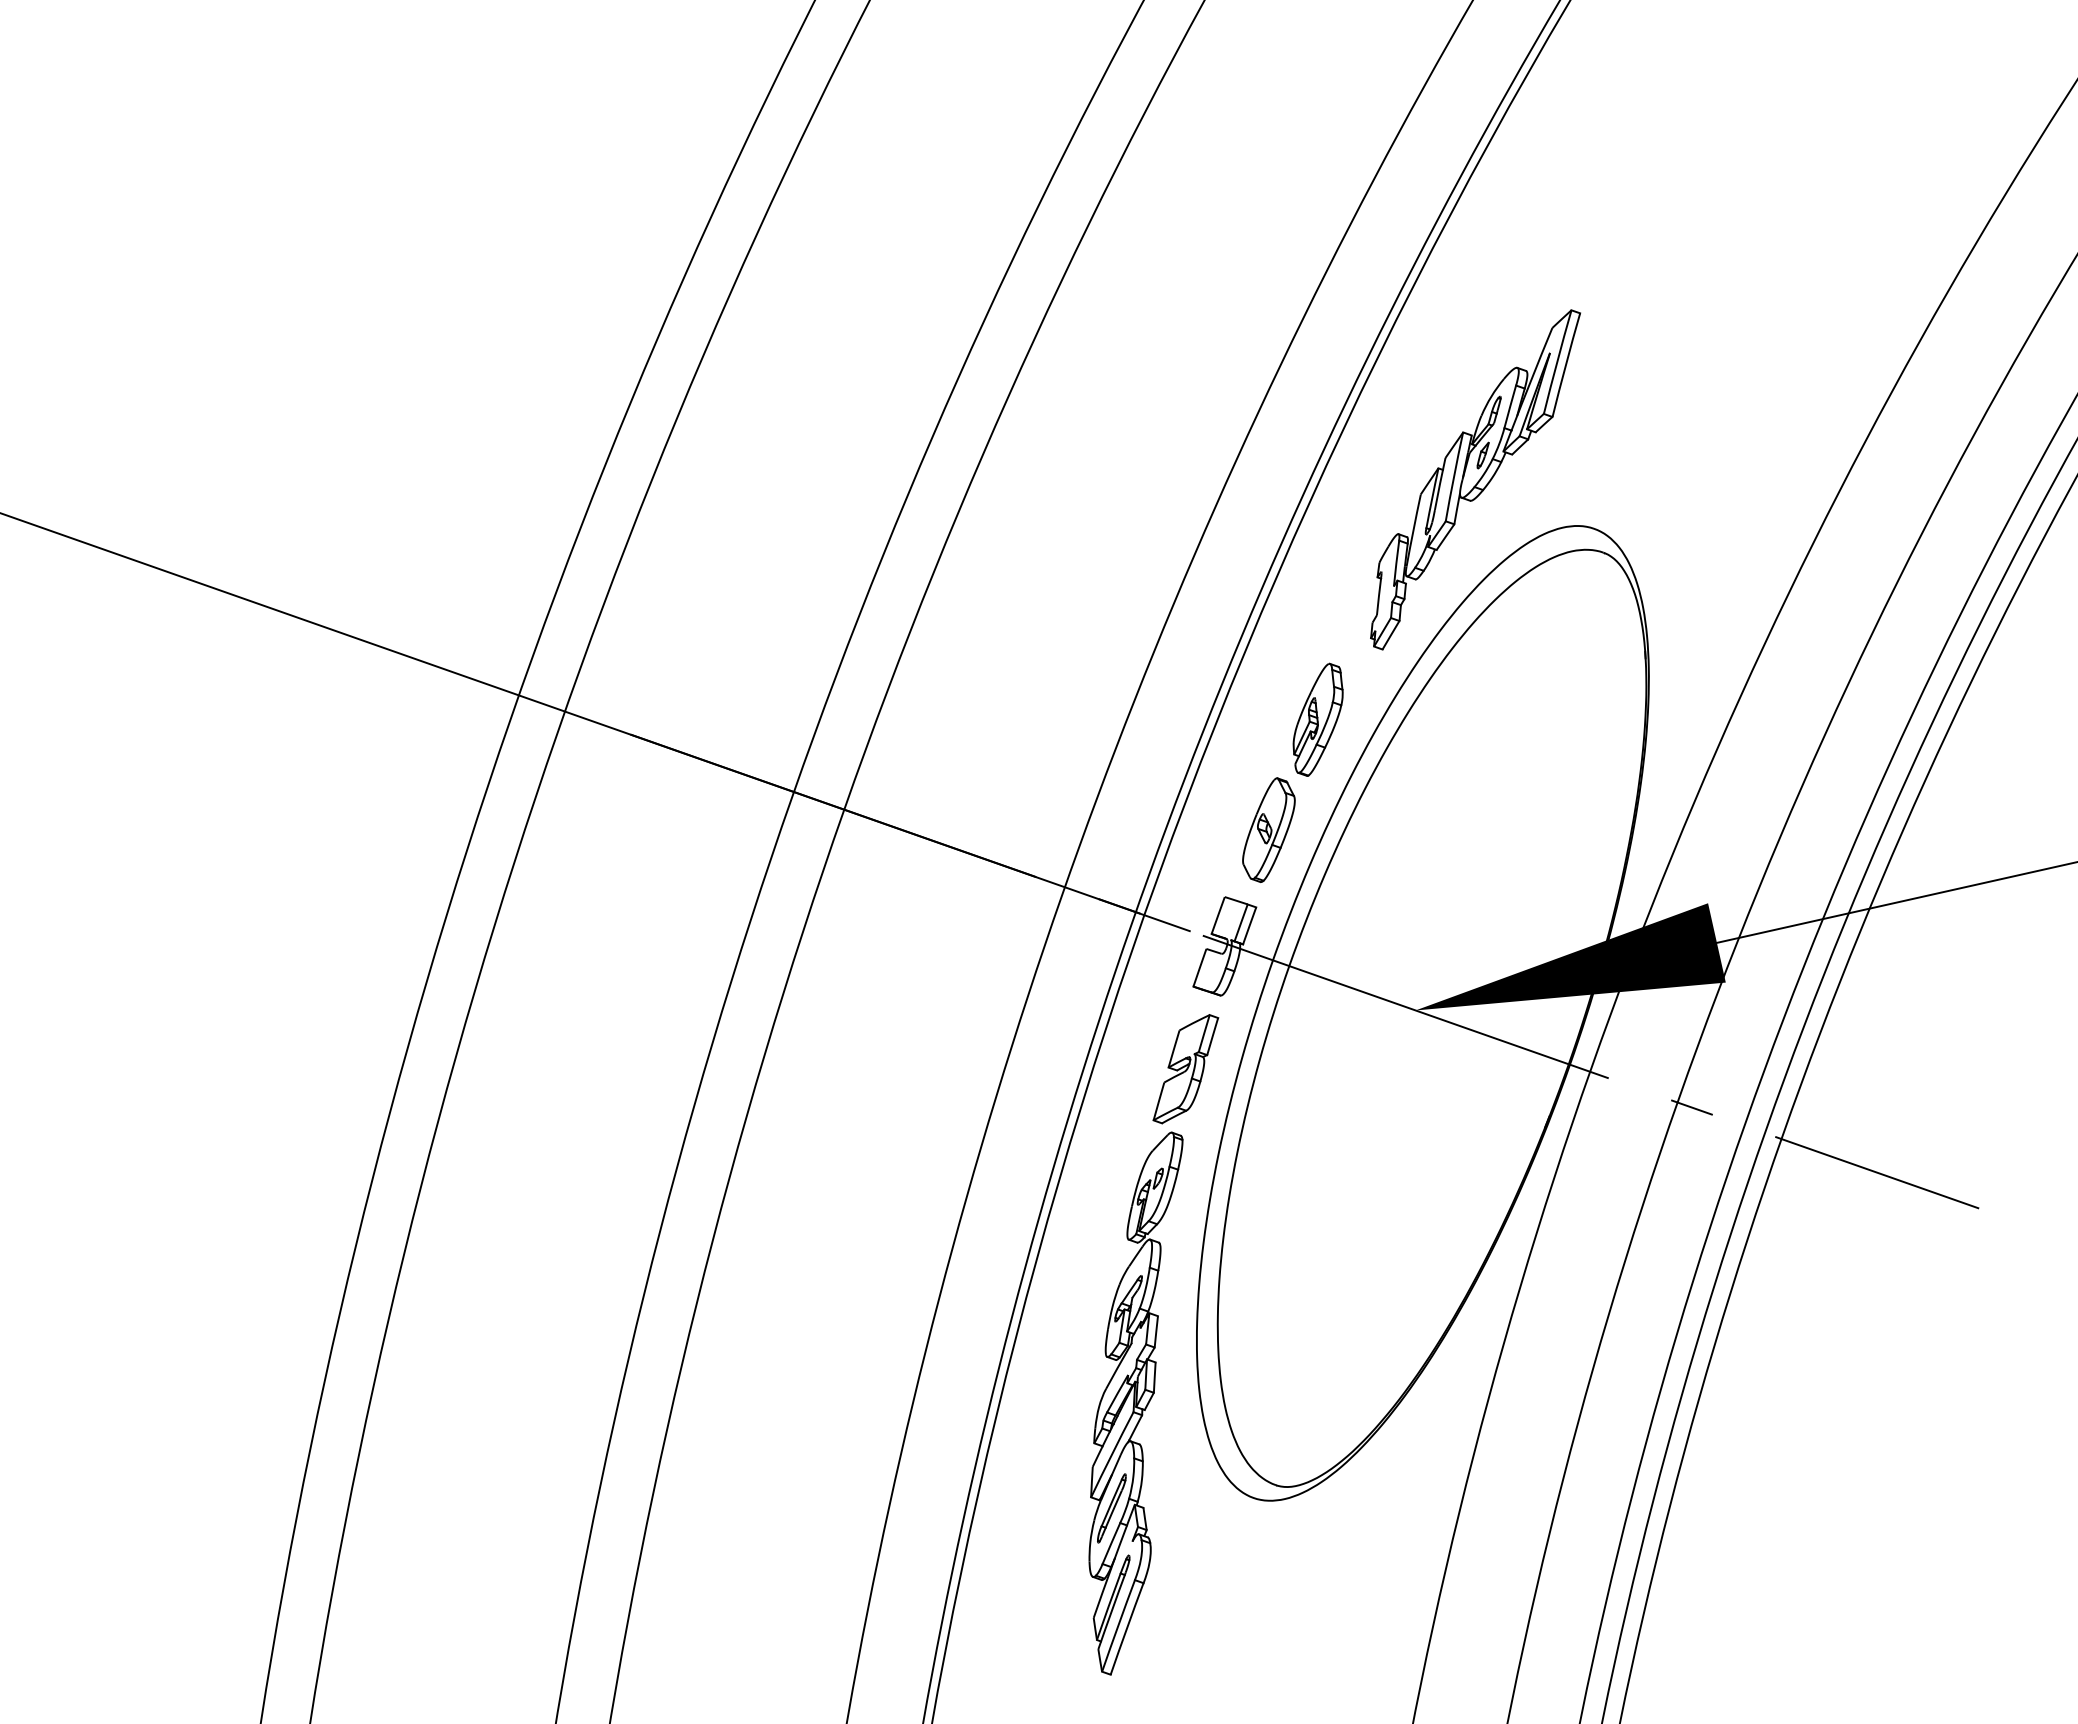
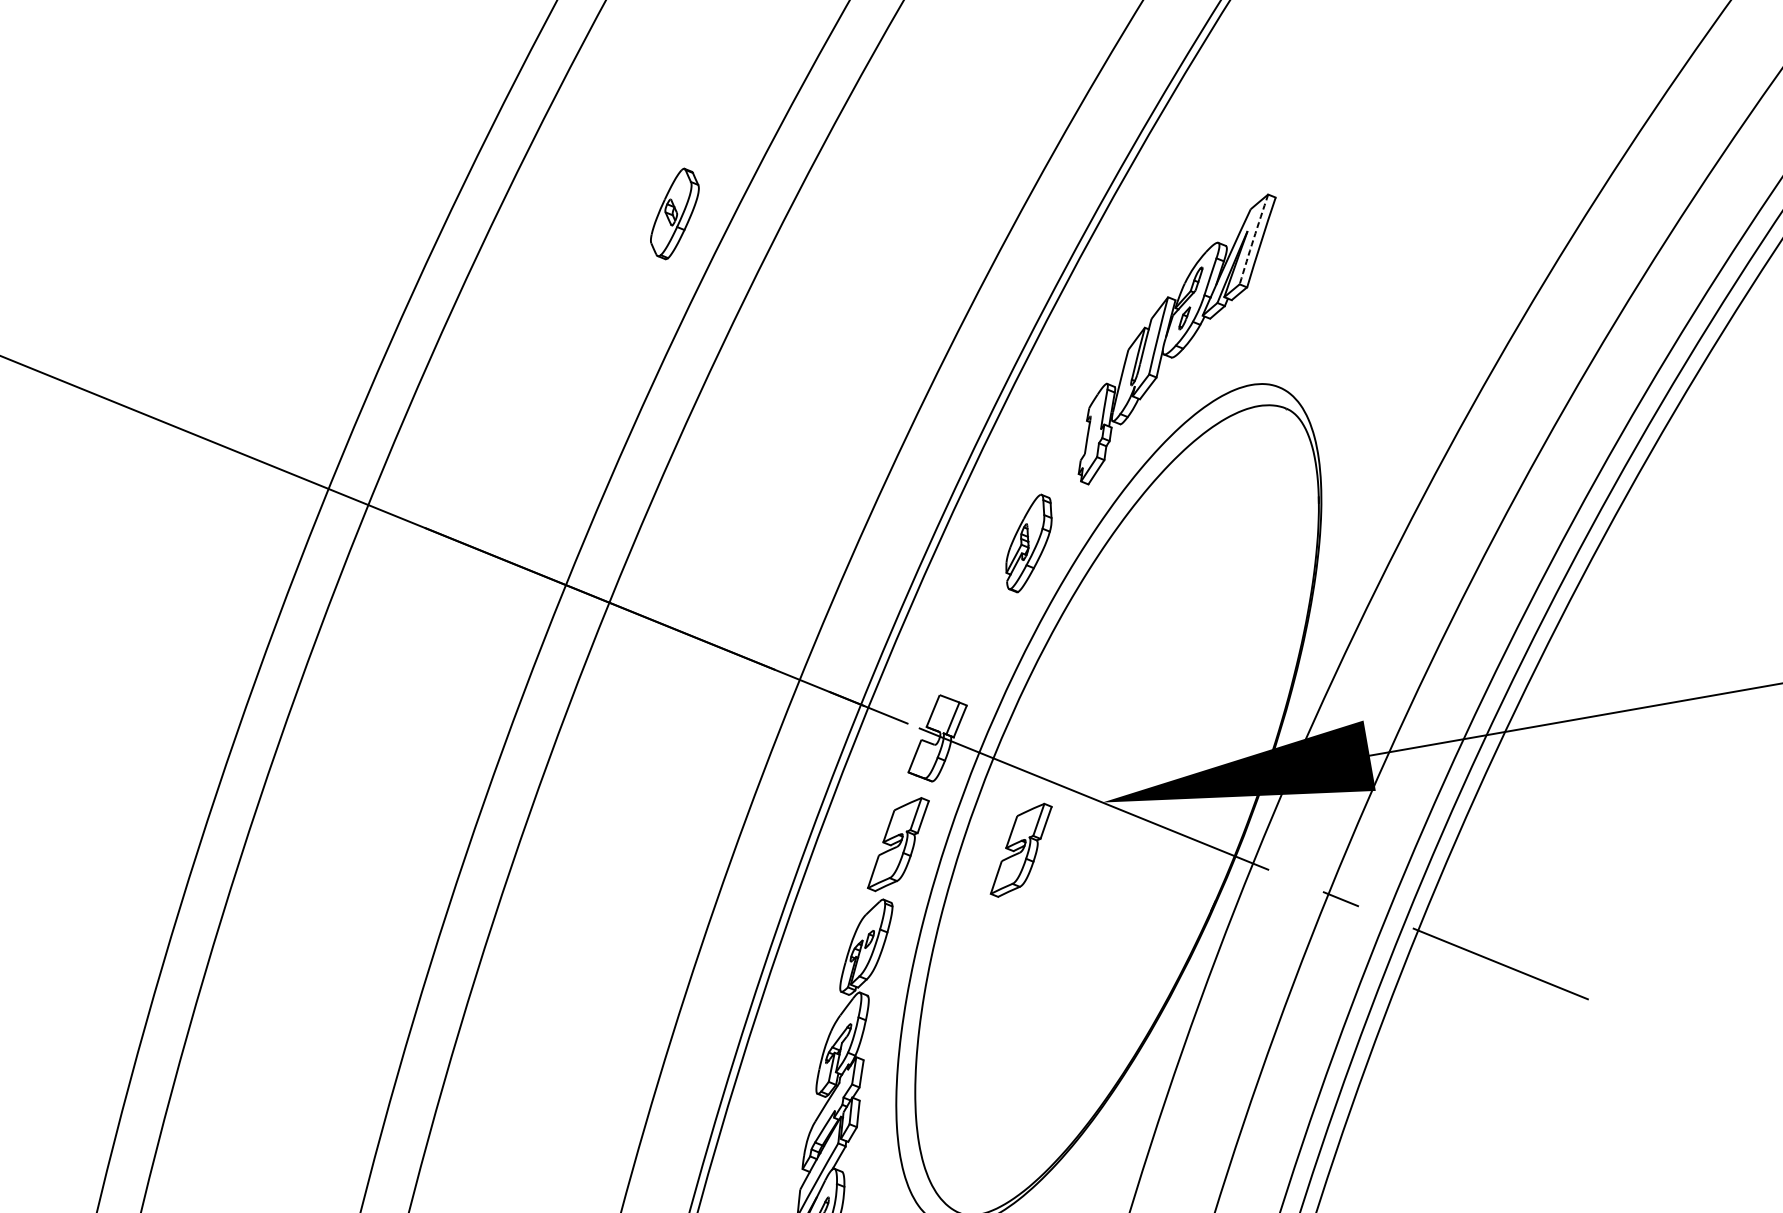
arc: (1557, 361) -> (1253, 238), solid -> dashed
part: (1268, 829) -> (674, 213), moved
part: (1325, 1069) -> (1020, 850), added

